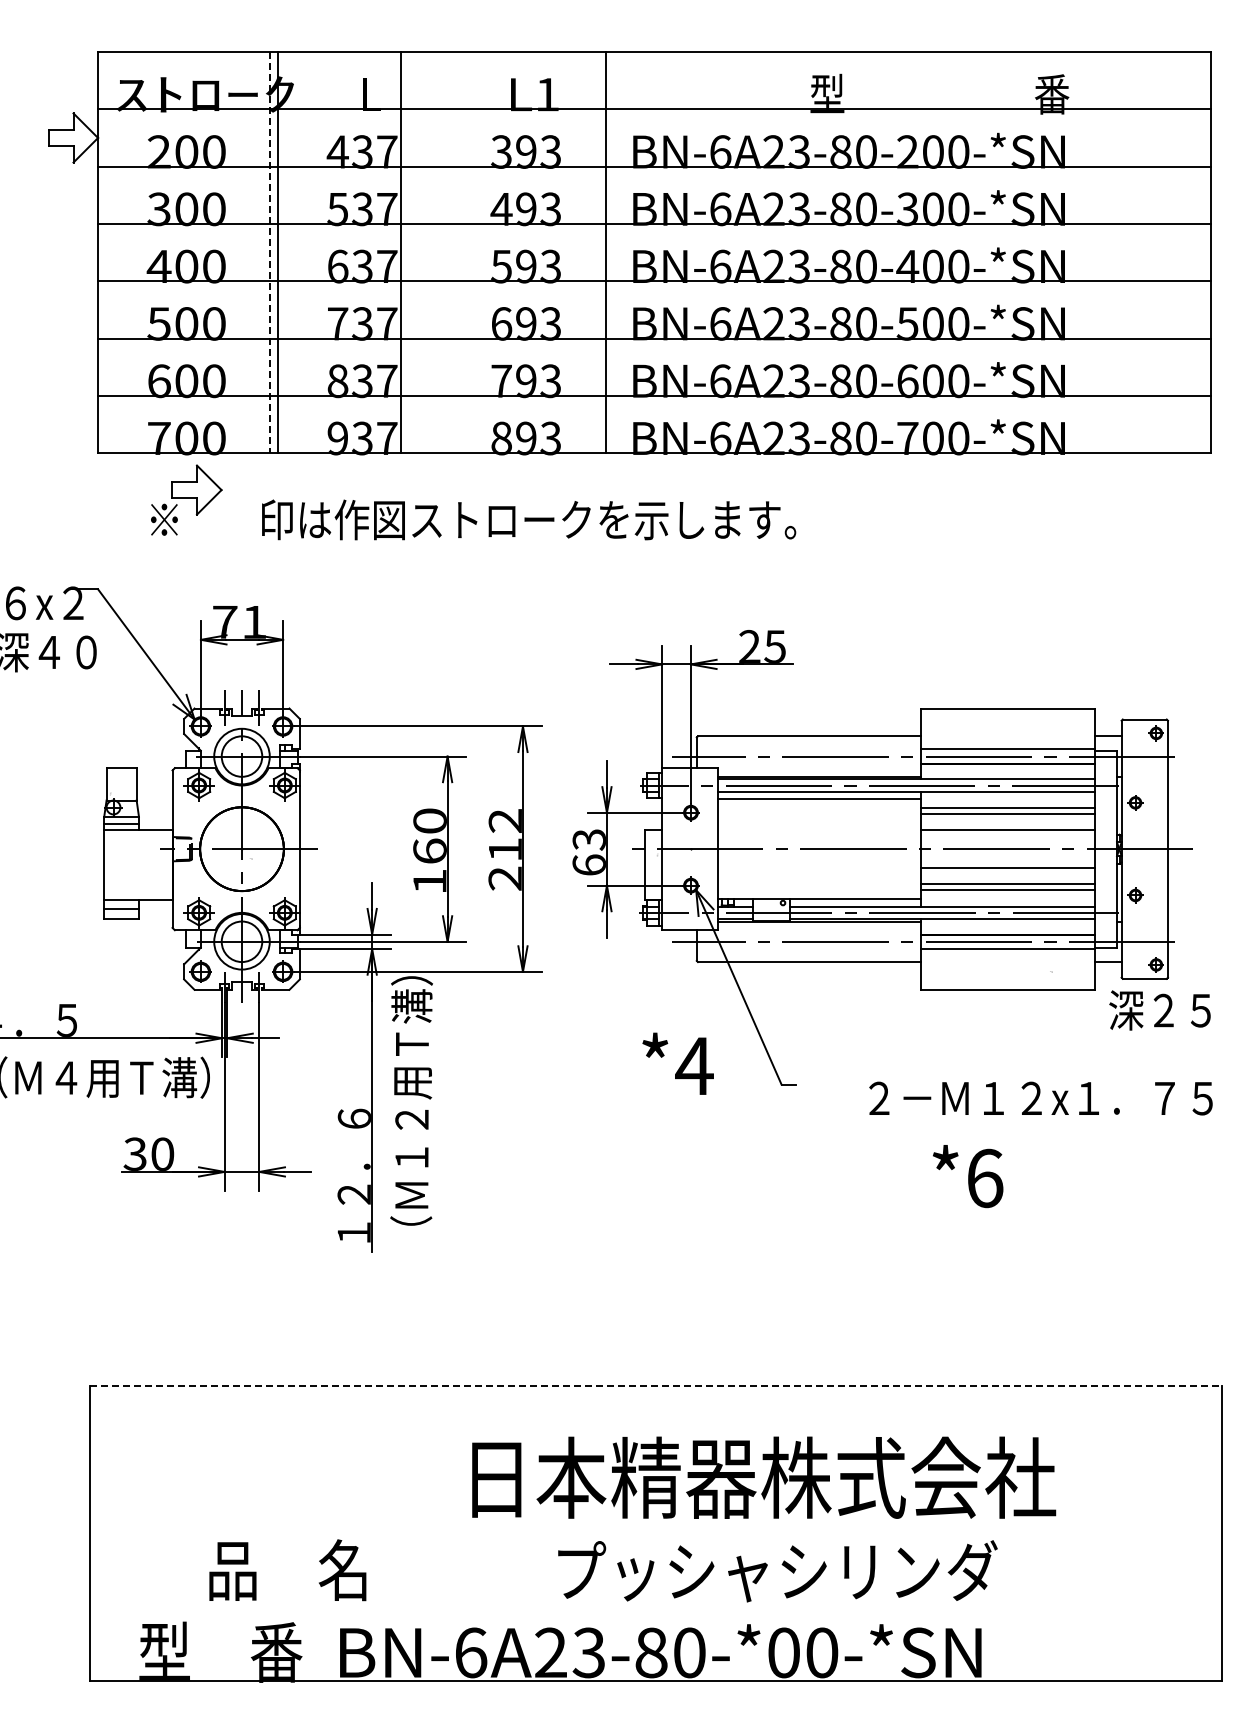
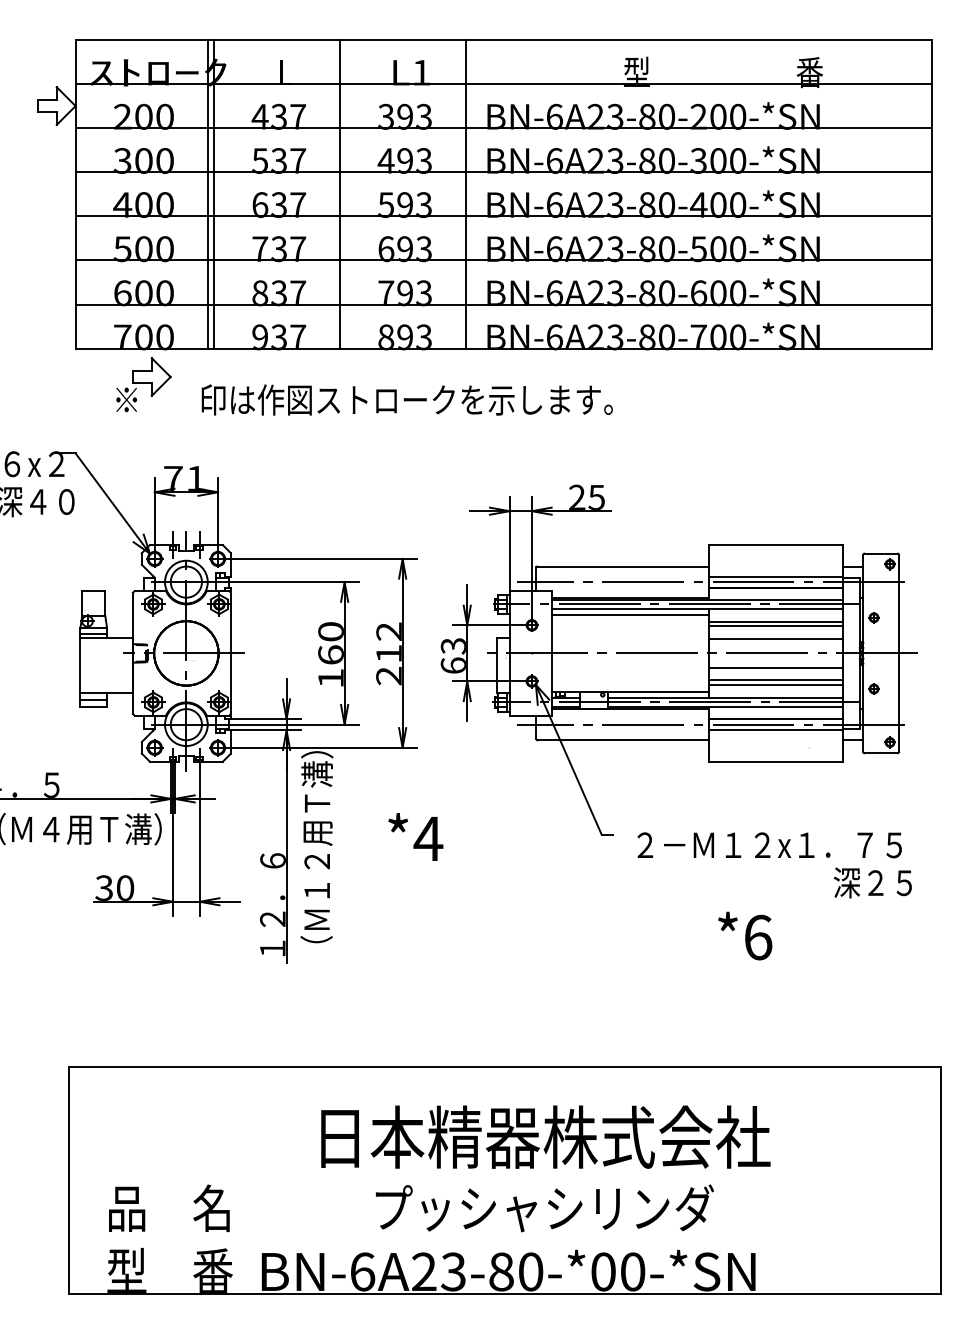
line: (269, 252) -> (207, 194), dashed -> solid
line: (400, 252) -> (339, 194), moved
text: (1159, 1010) -> (872, 882), moved
text: (677, 1063) -> (415, 836), moved
text: (1040, 1098) -> (769, 845), moved
text: (968, 1176) -> (745, 936), moved
line: (656, 1386) -> (505, 1066), dashed -> solid
text: (764, 1477) -> (546, 1136), moved
text: (287, 1570) -> (169, 1208), moved
text: (777, 1571) -> (544, 1208), moved

